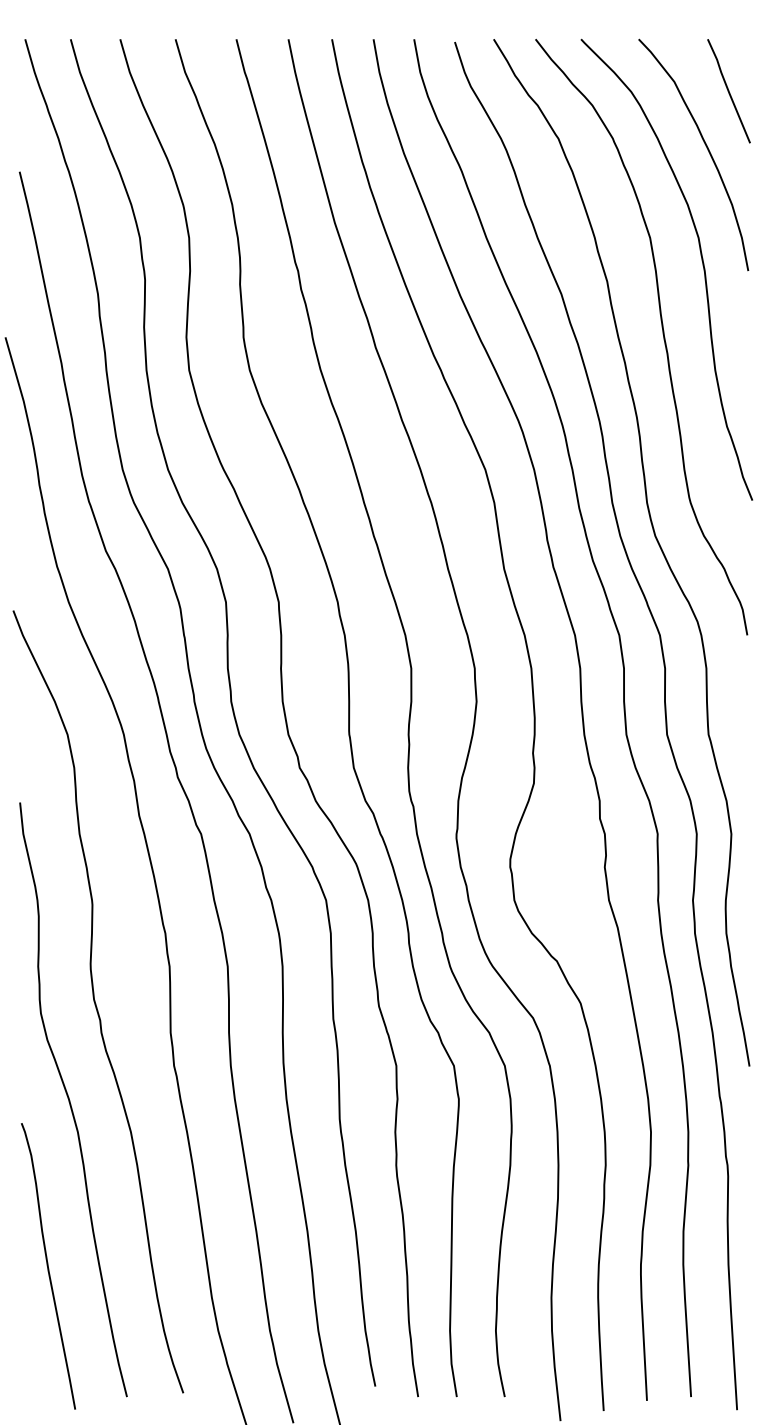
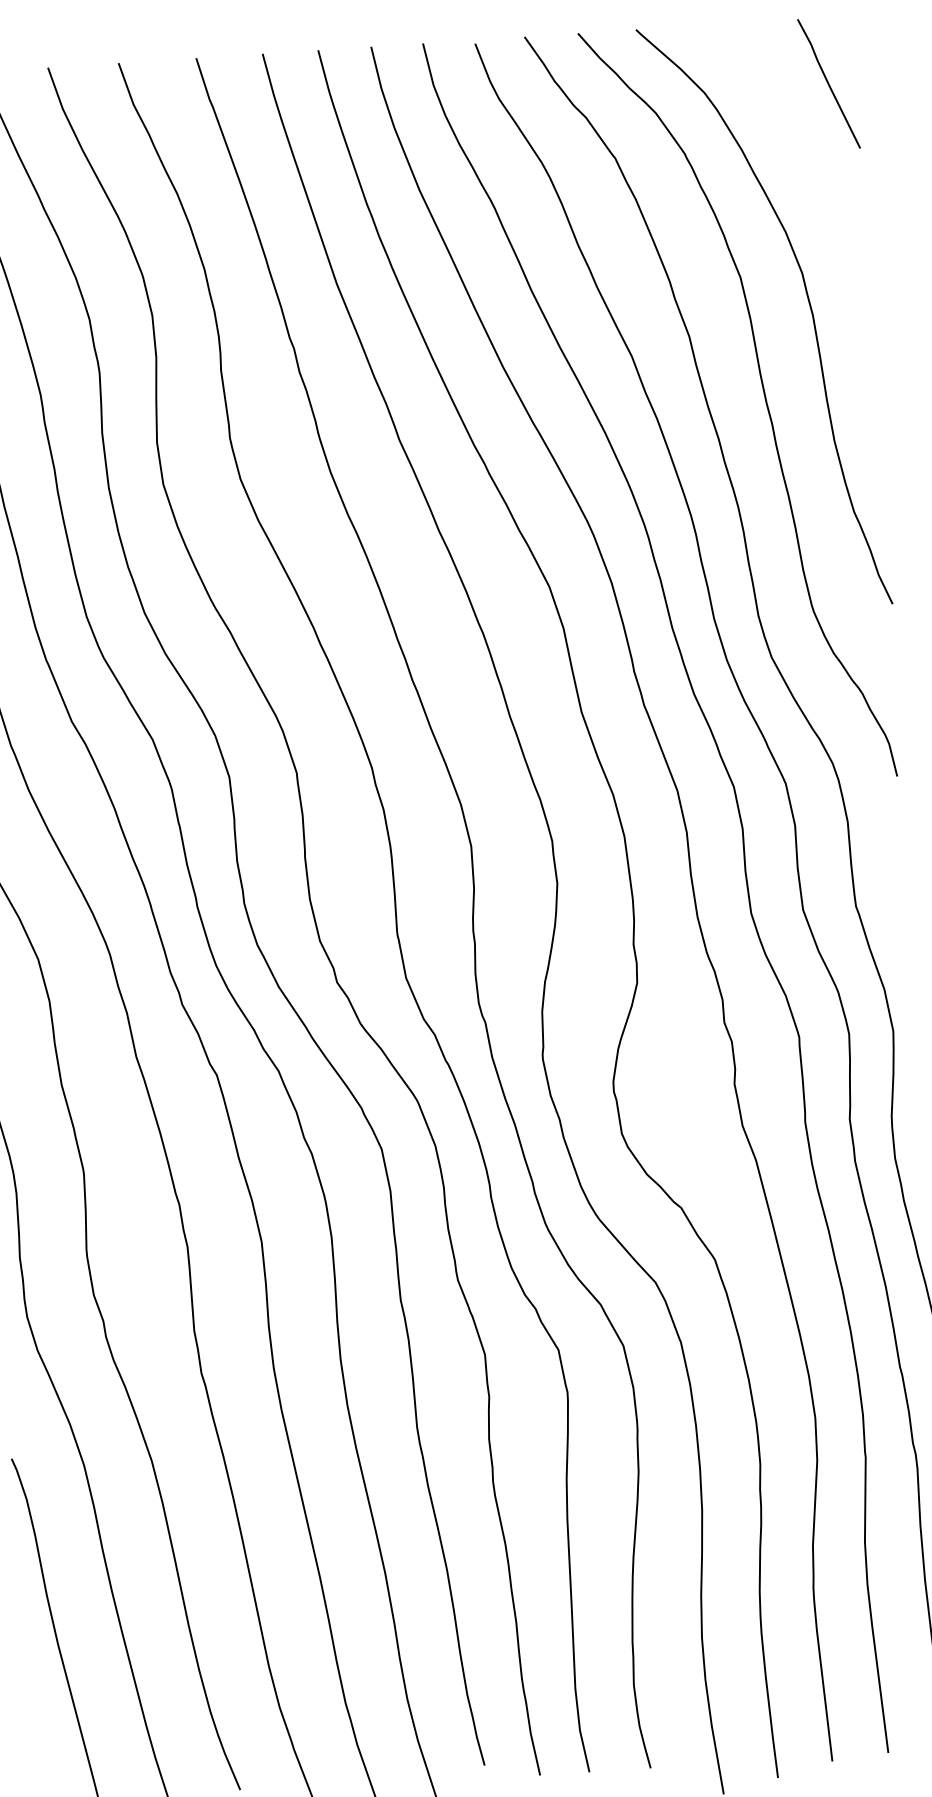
curve: (706, 148) -> (804, 158), removed

